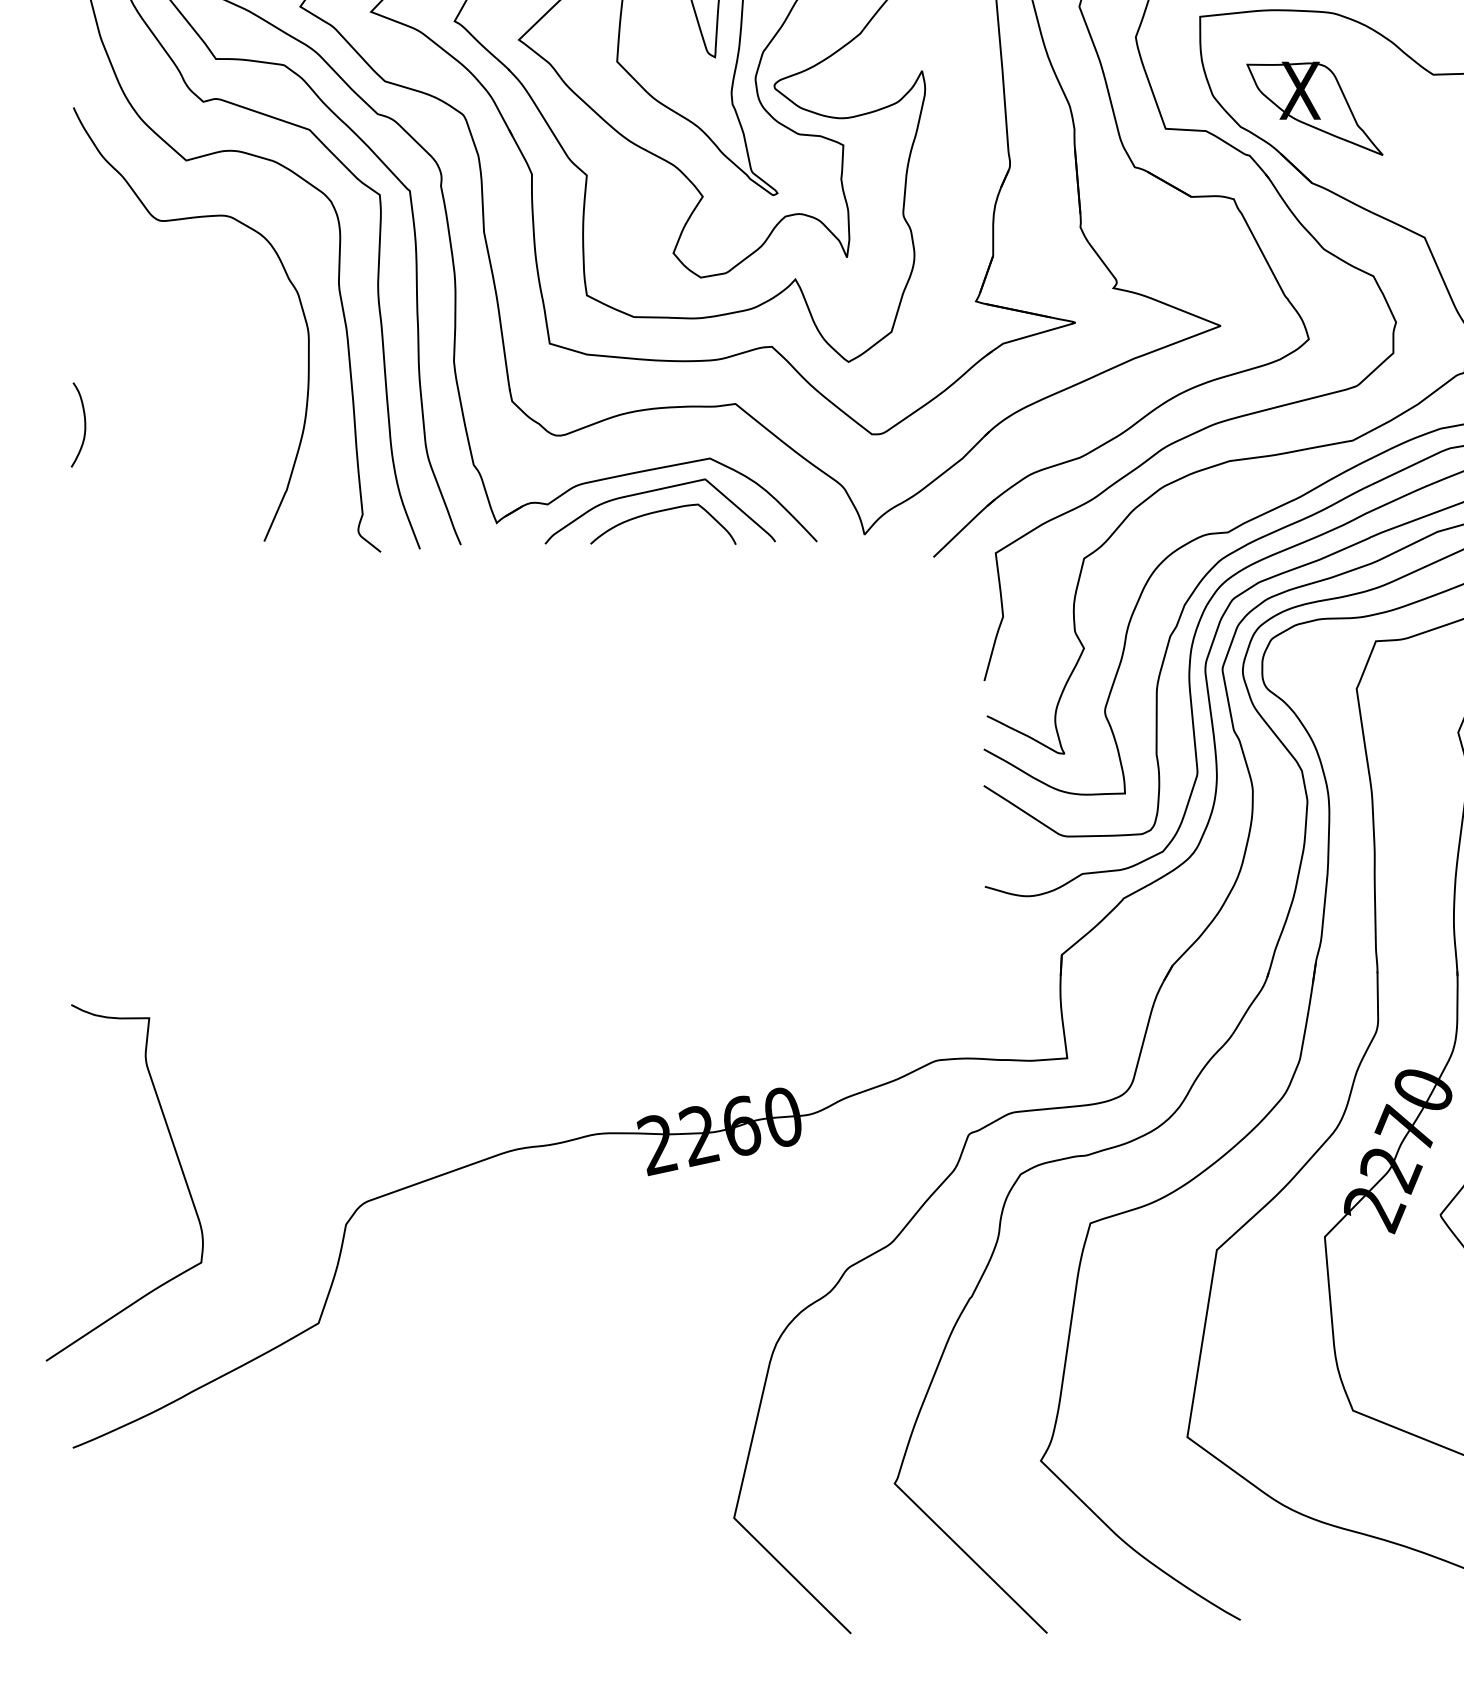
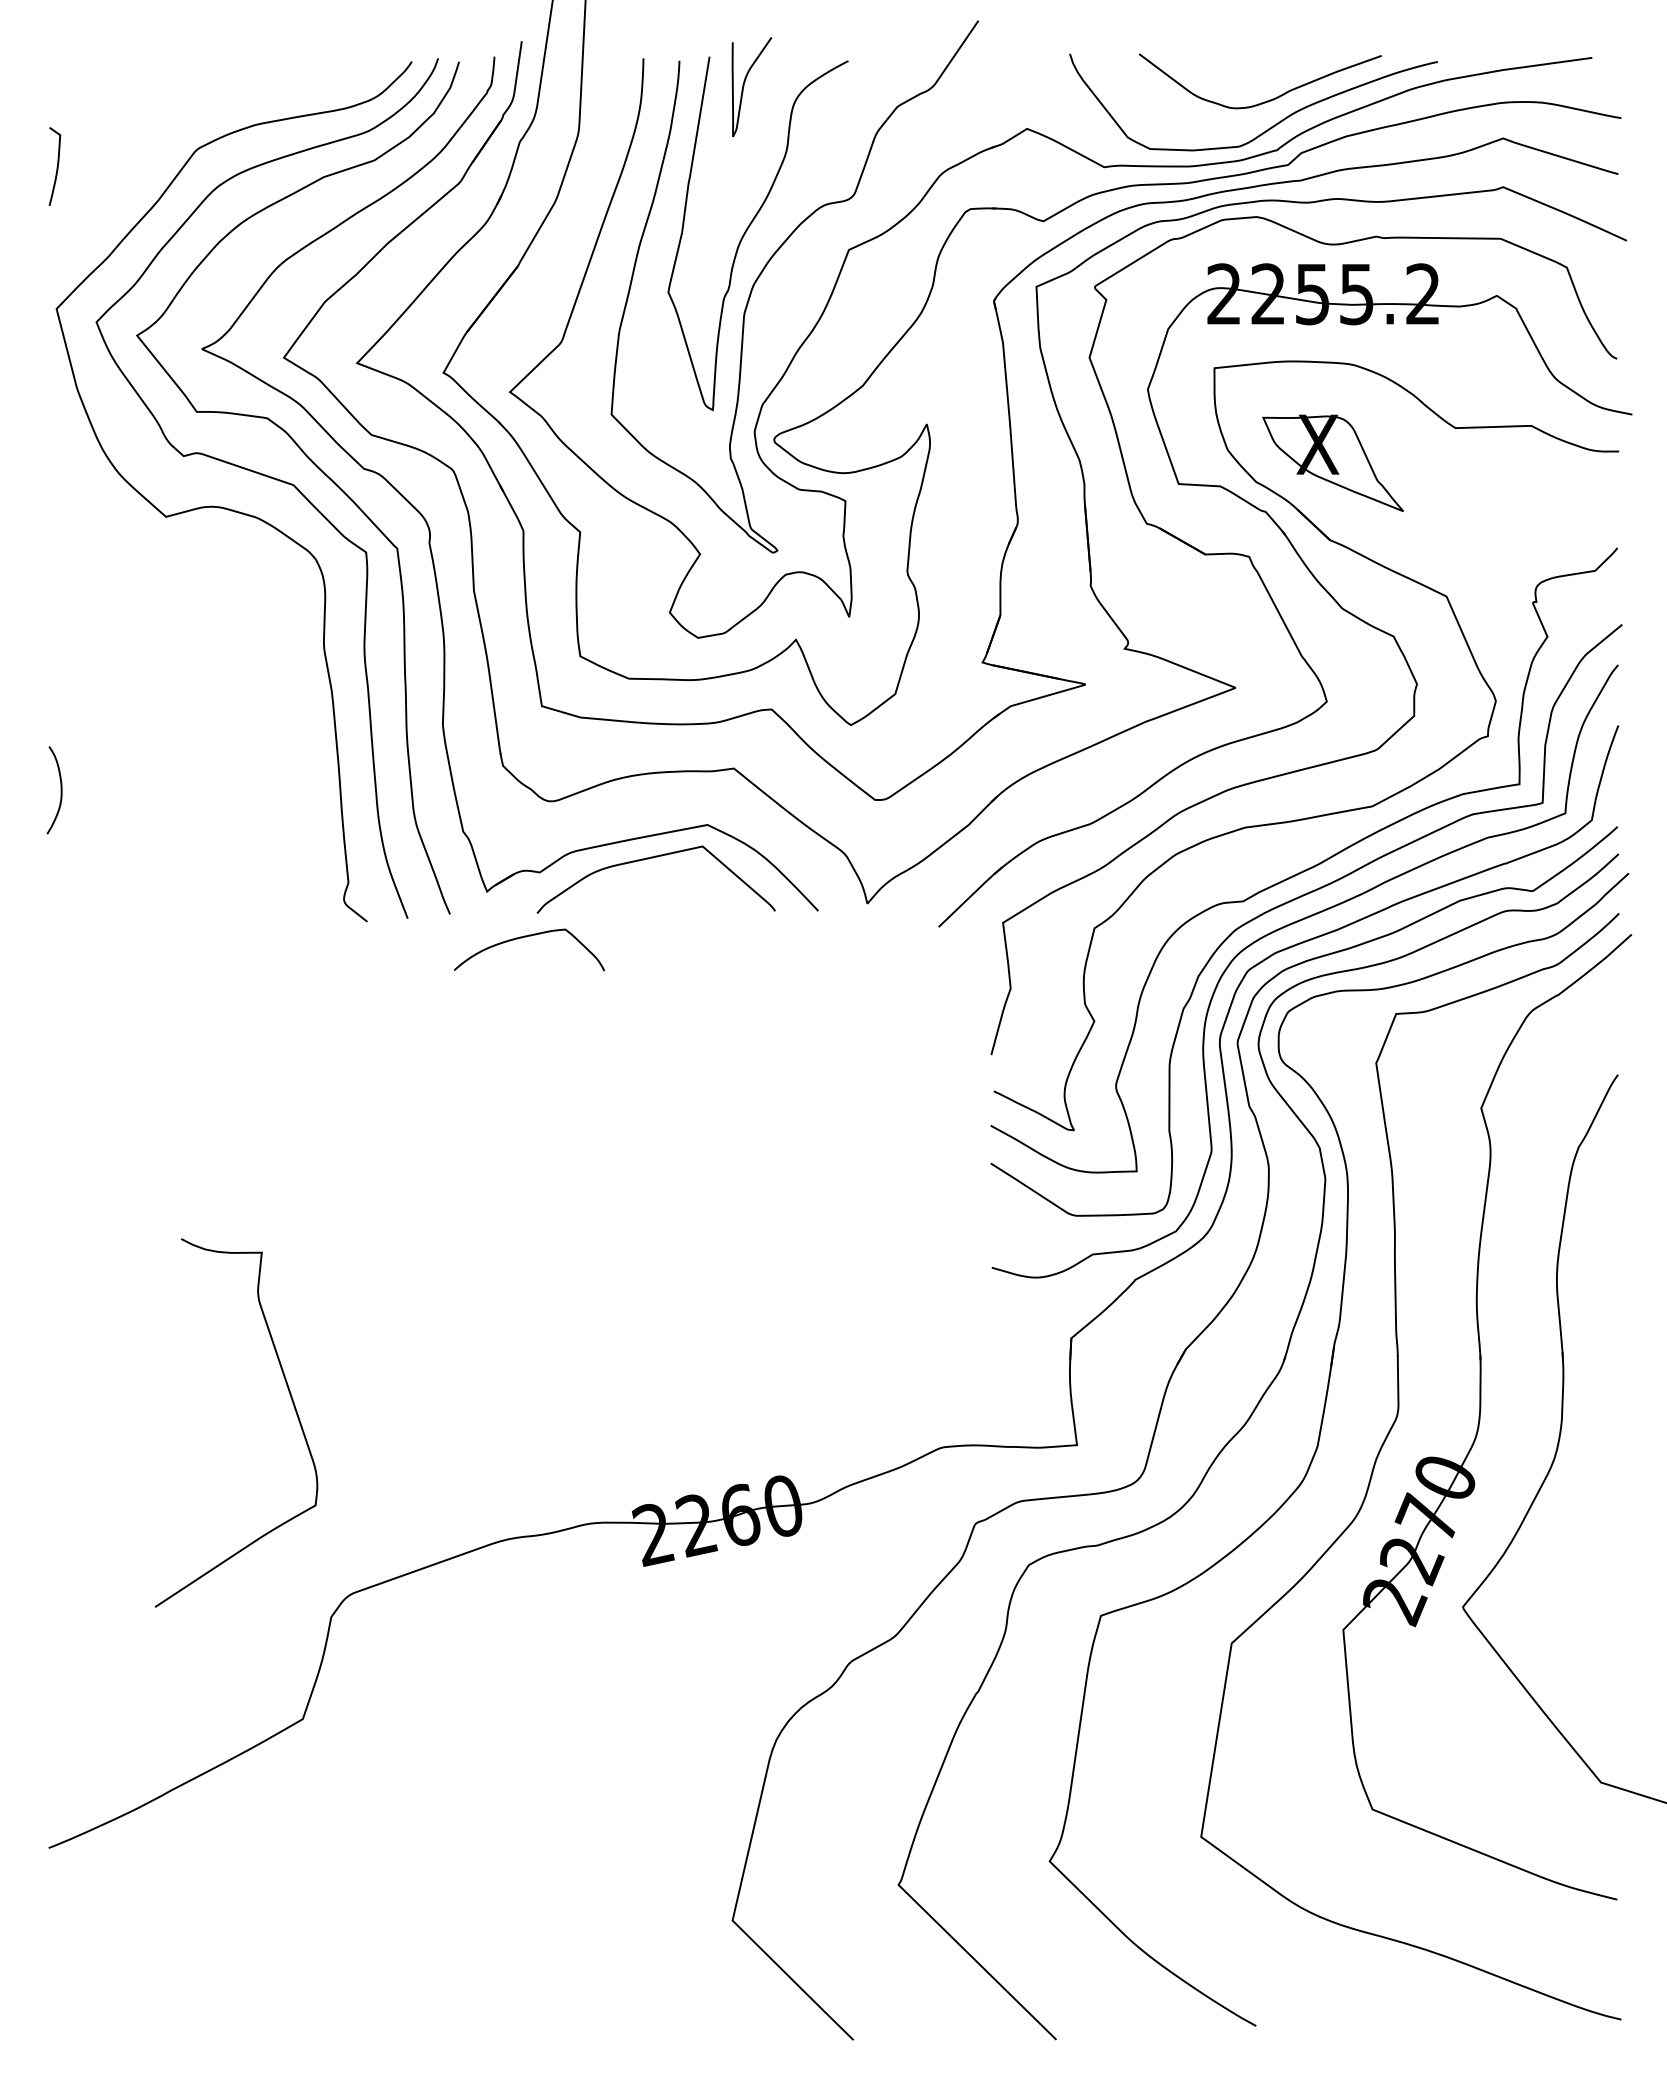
curve: (175, 221) -> (154, 579), removed
curve: (660, 512) -> (526, 937), moved
curve: (178, 1164) -> (292, 1403), moved

